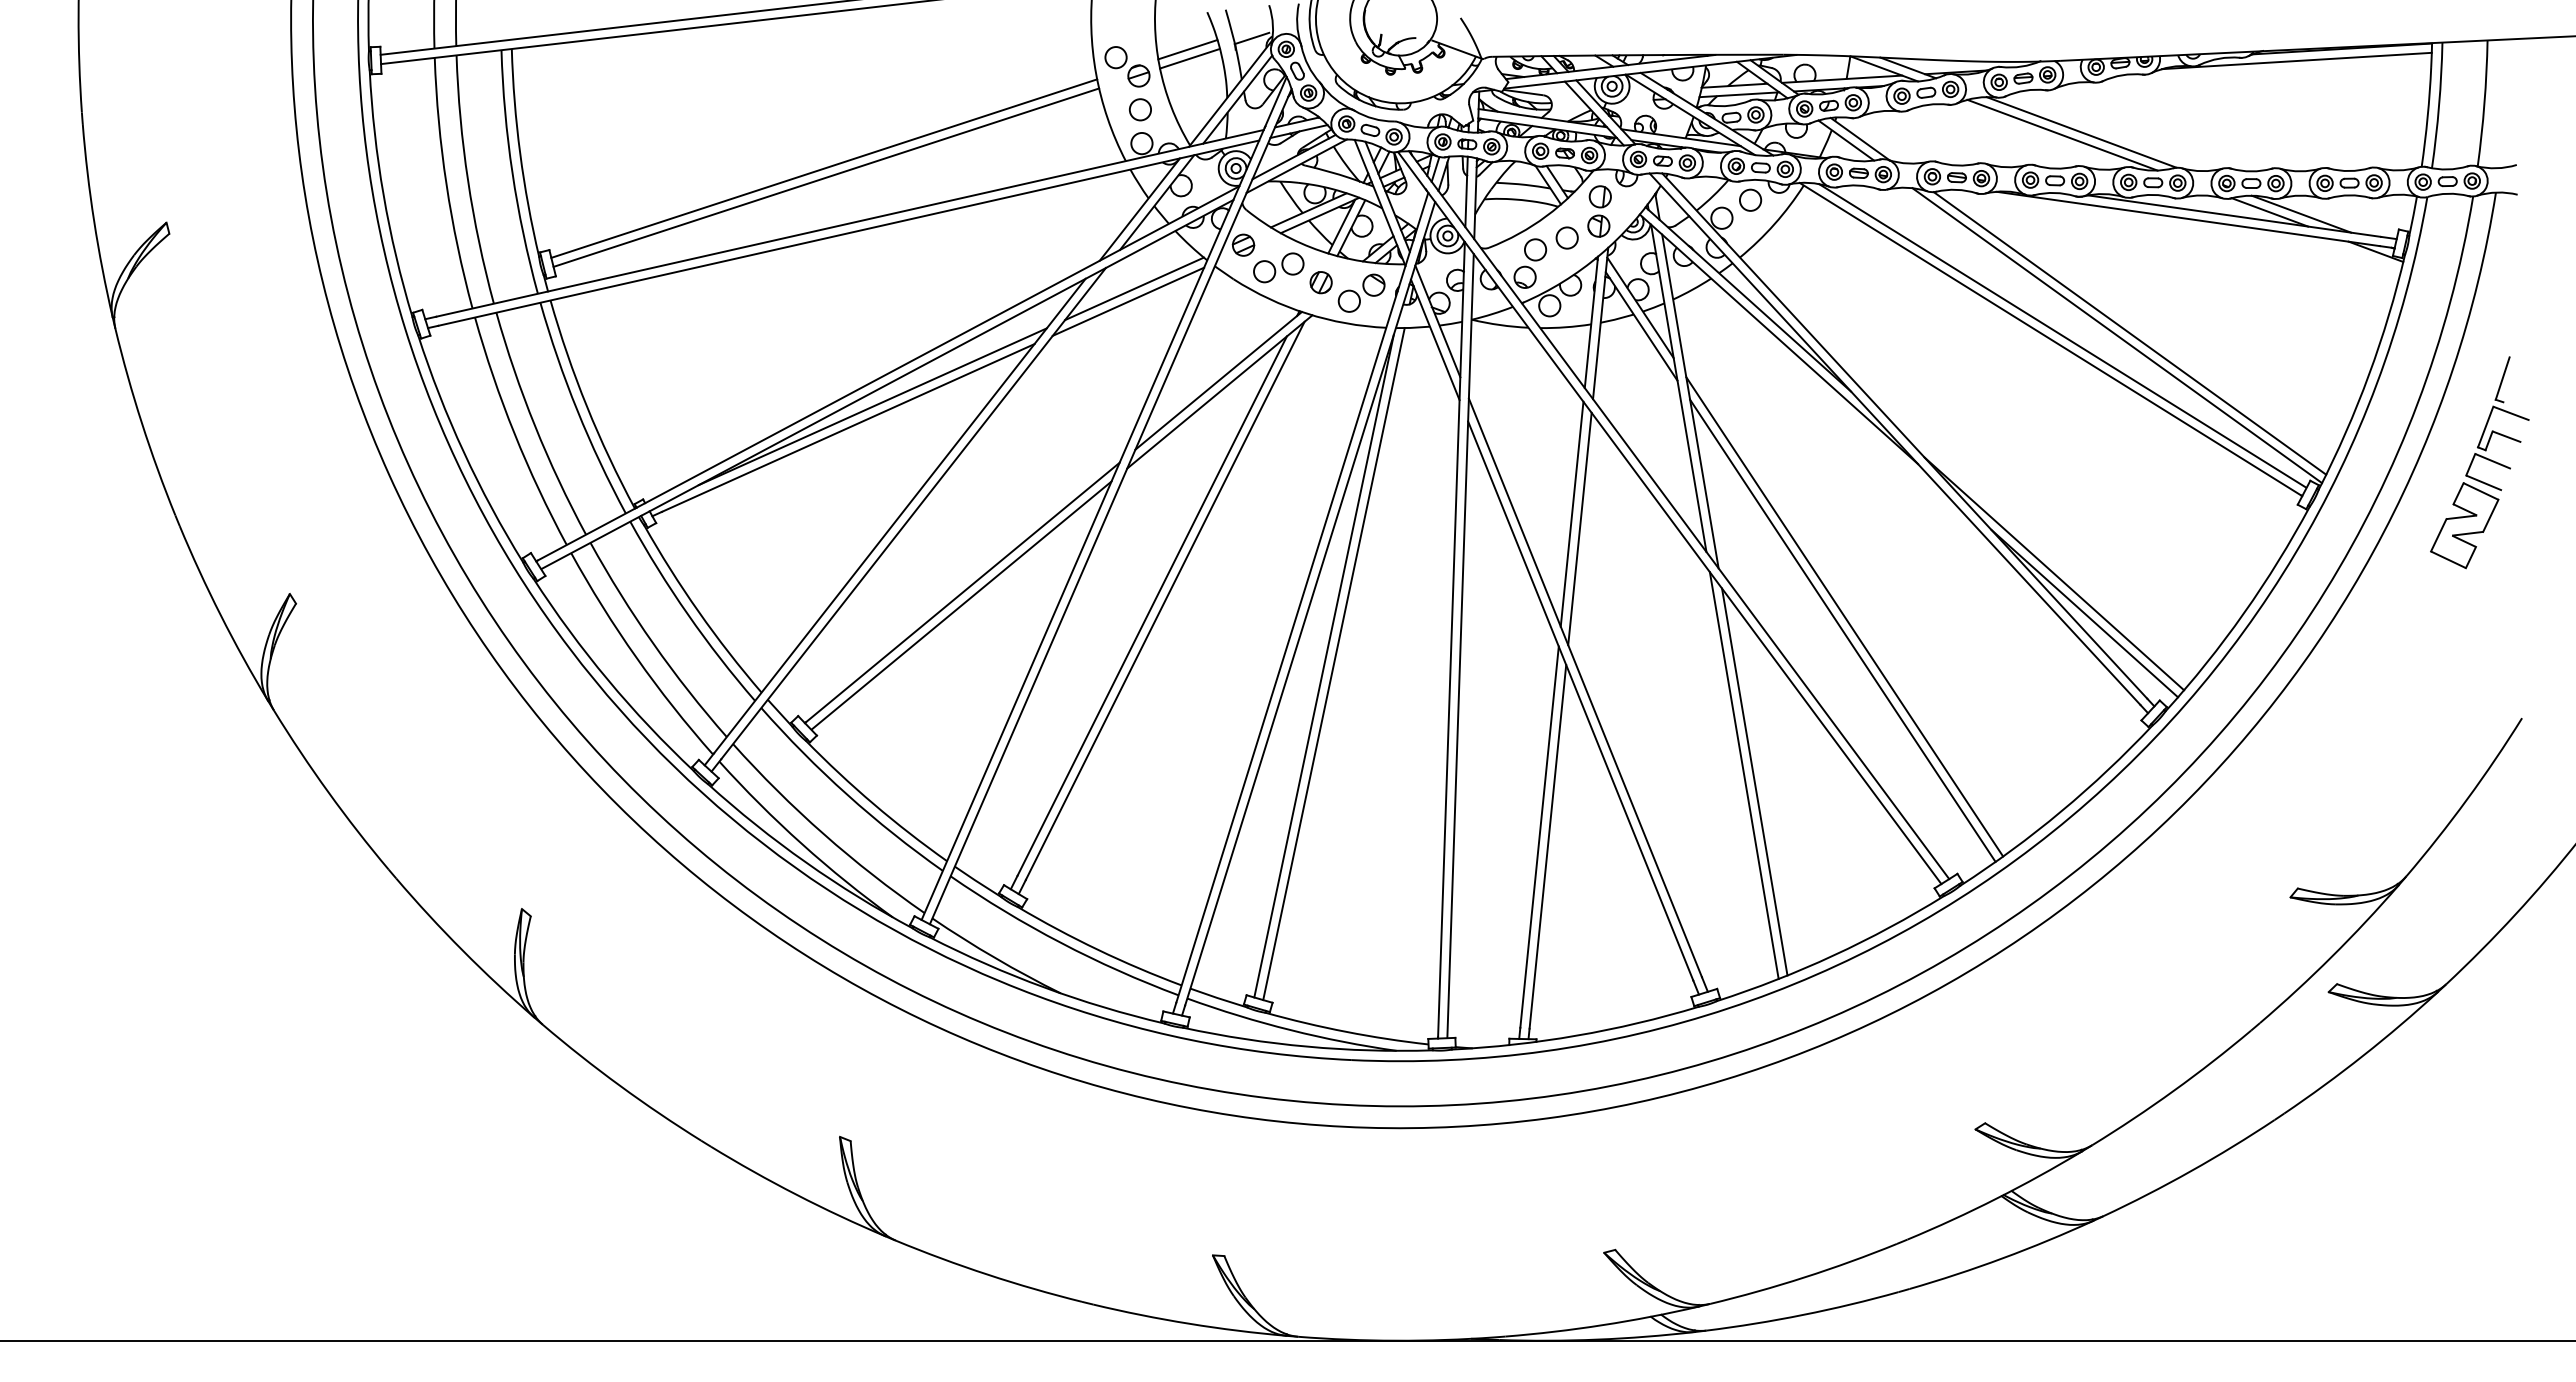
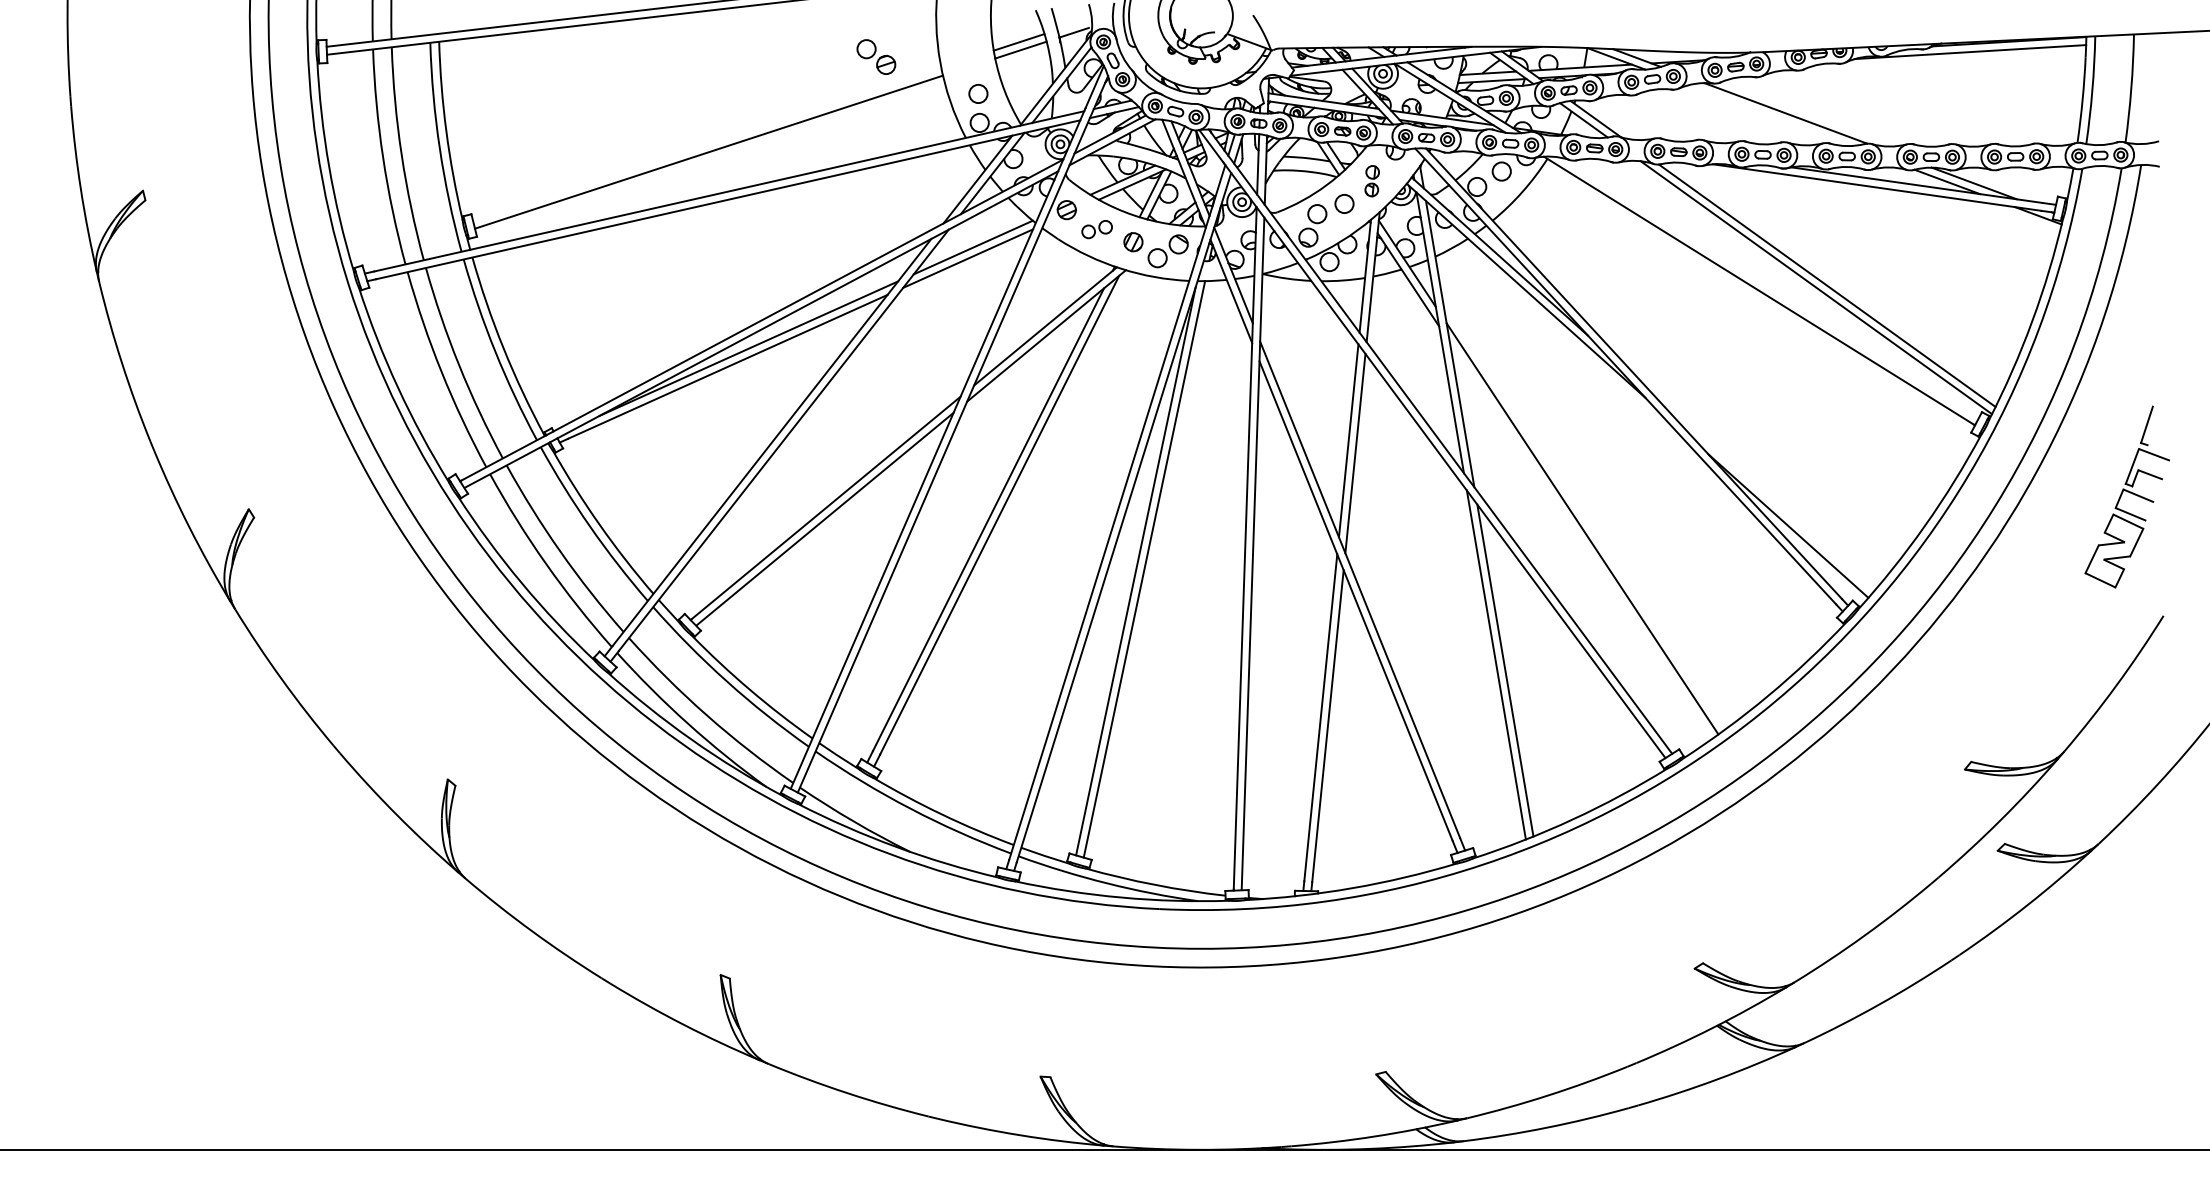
part: (1127, 66) -> (876, 56), moved
line: (2062, 134) -> (1769, 115), removed
line: (824, 168) -> (707, 144), removed
part: (1599, 211) -> (1372, 181), size x0.7
part: (1278, 267) -> (1096, 229), size x0.7
line: (2062, 335) -> (1769, 287), removed
part: (2479, 462) -> (2127, 496), moved
line: (2054, 573) -> (1762, 491), removed
line: (1842, 630) -> (1580, 540), removed

